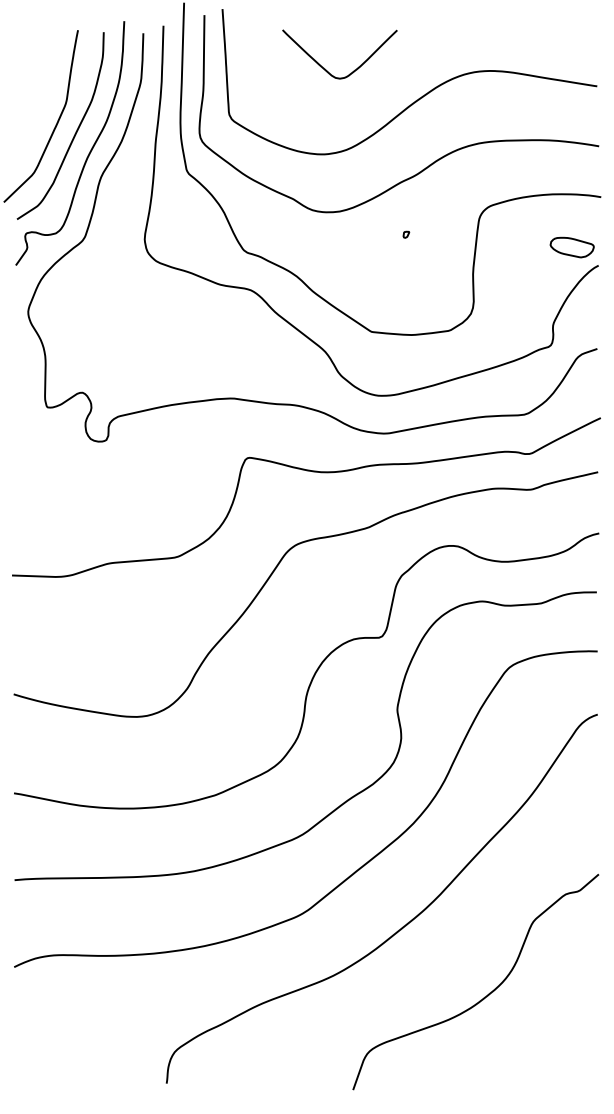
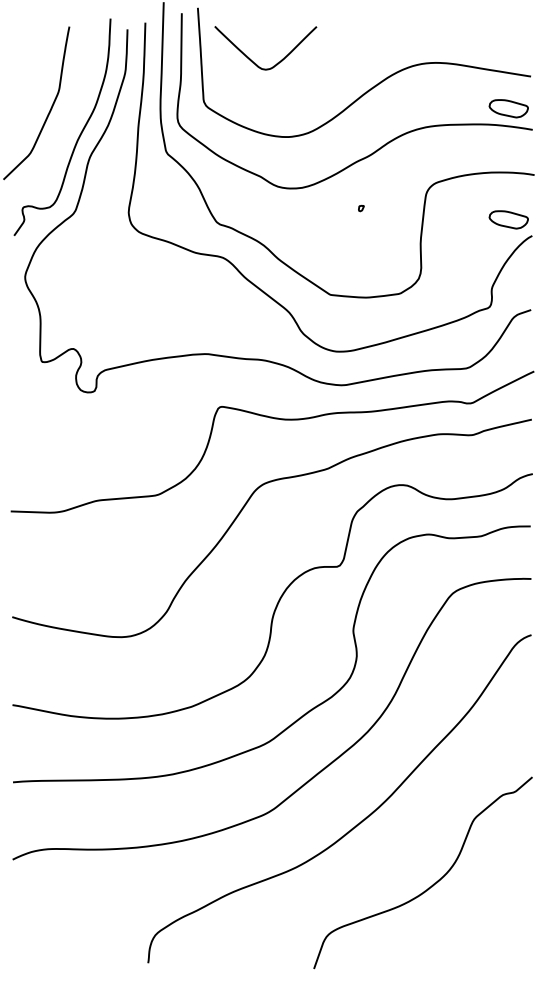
curve: (325, 68) -> (252, 60), moved
part: (571, 122) -> (508, 108), added
curve: (74, 133) -> (66, 118), removed

